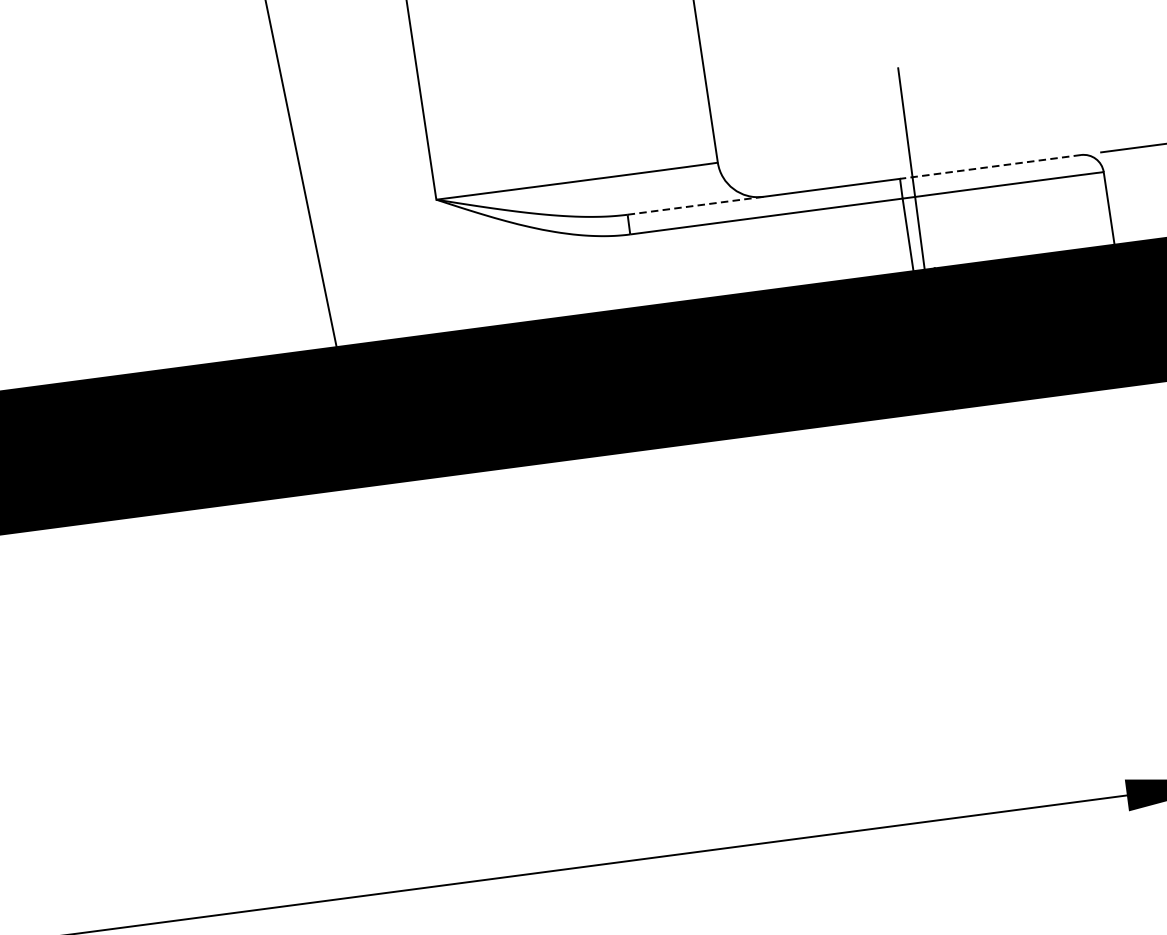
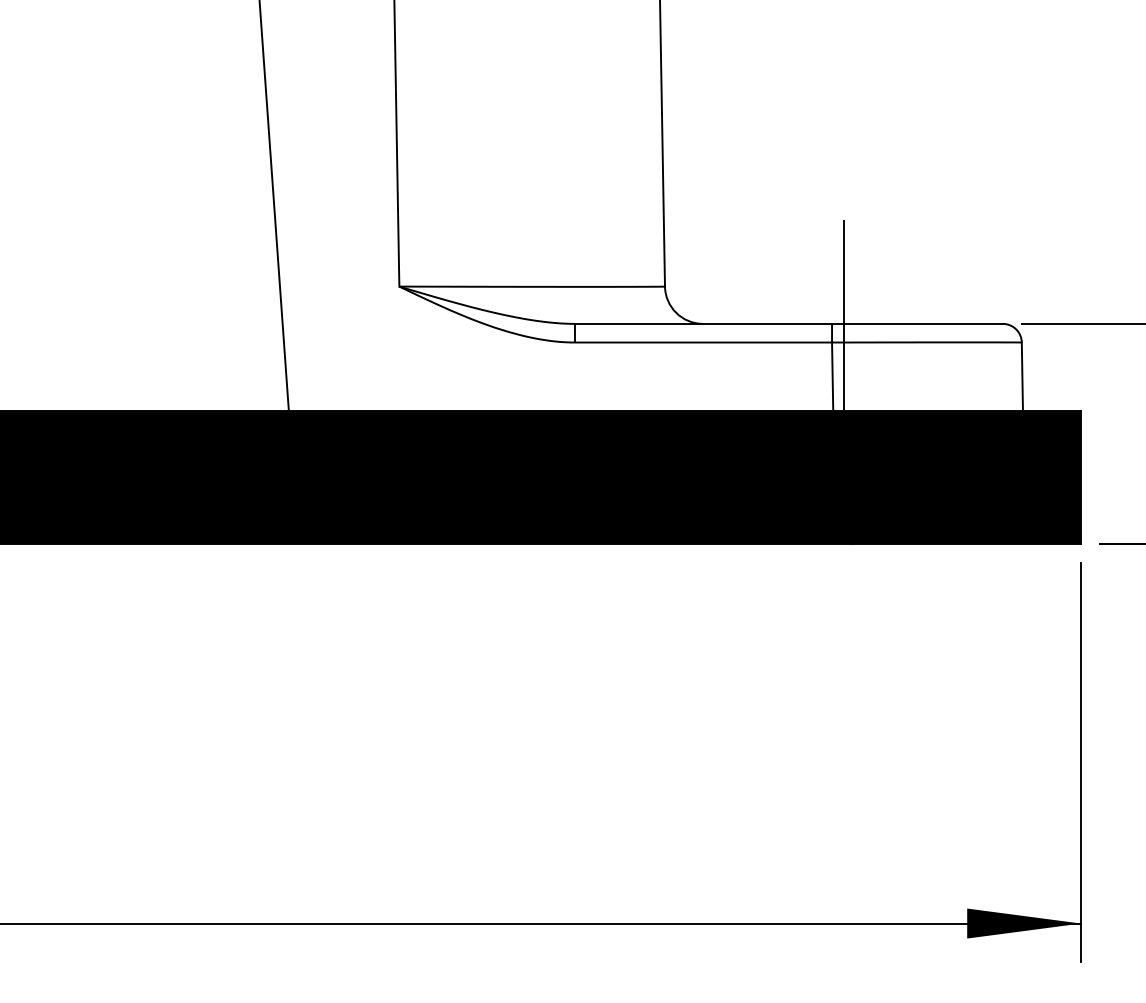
line: (989, 166) -> (916, 323), dashed -> solid
line: (694, 205) -> (638, 323), dashed -> solid

